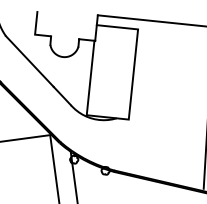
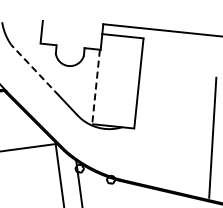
line: (30, 61) -> (35, 70), solid -> dashed
line: (91, 78) -> (96, 87), solid -> dashed

